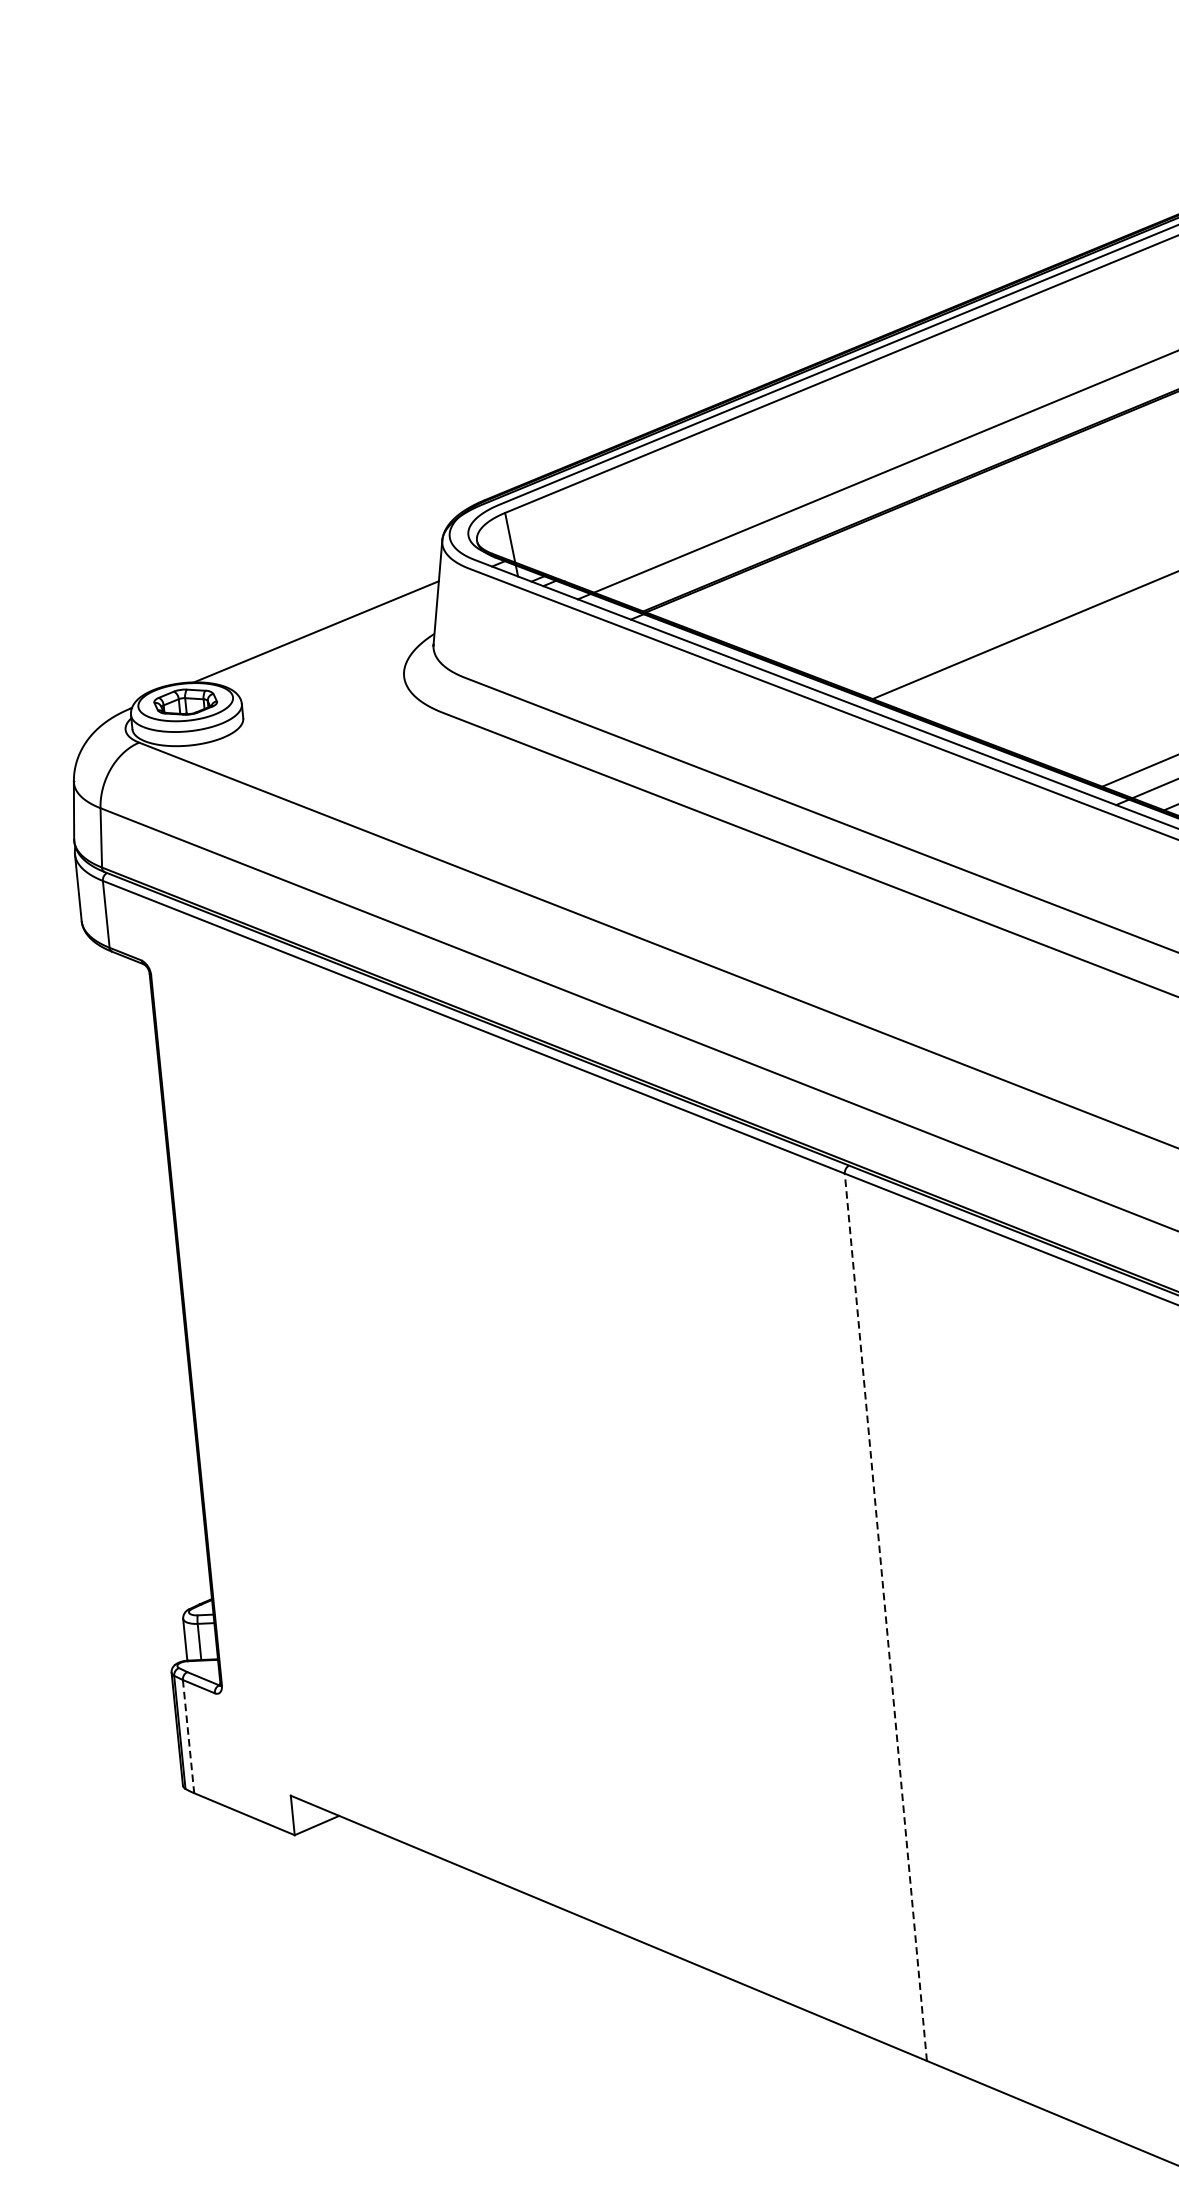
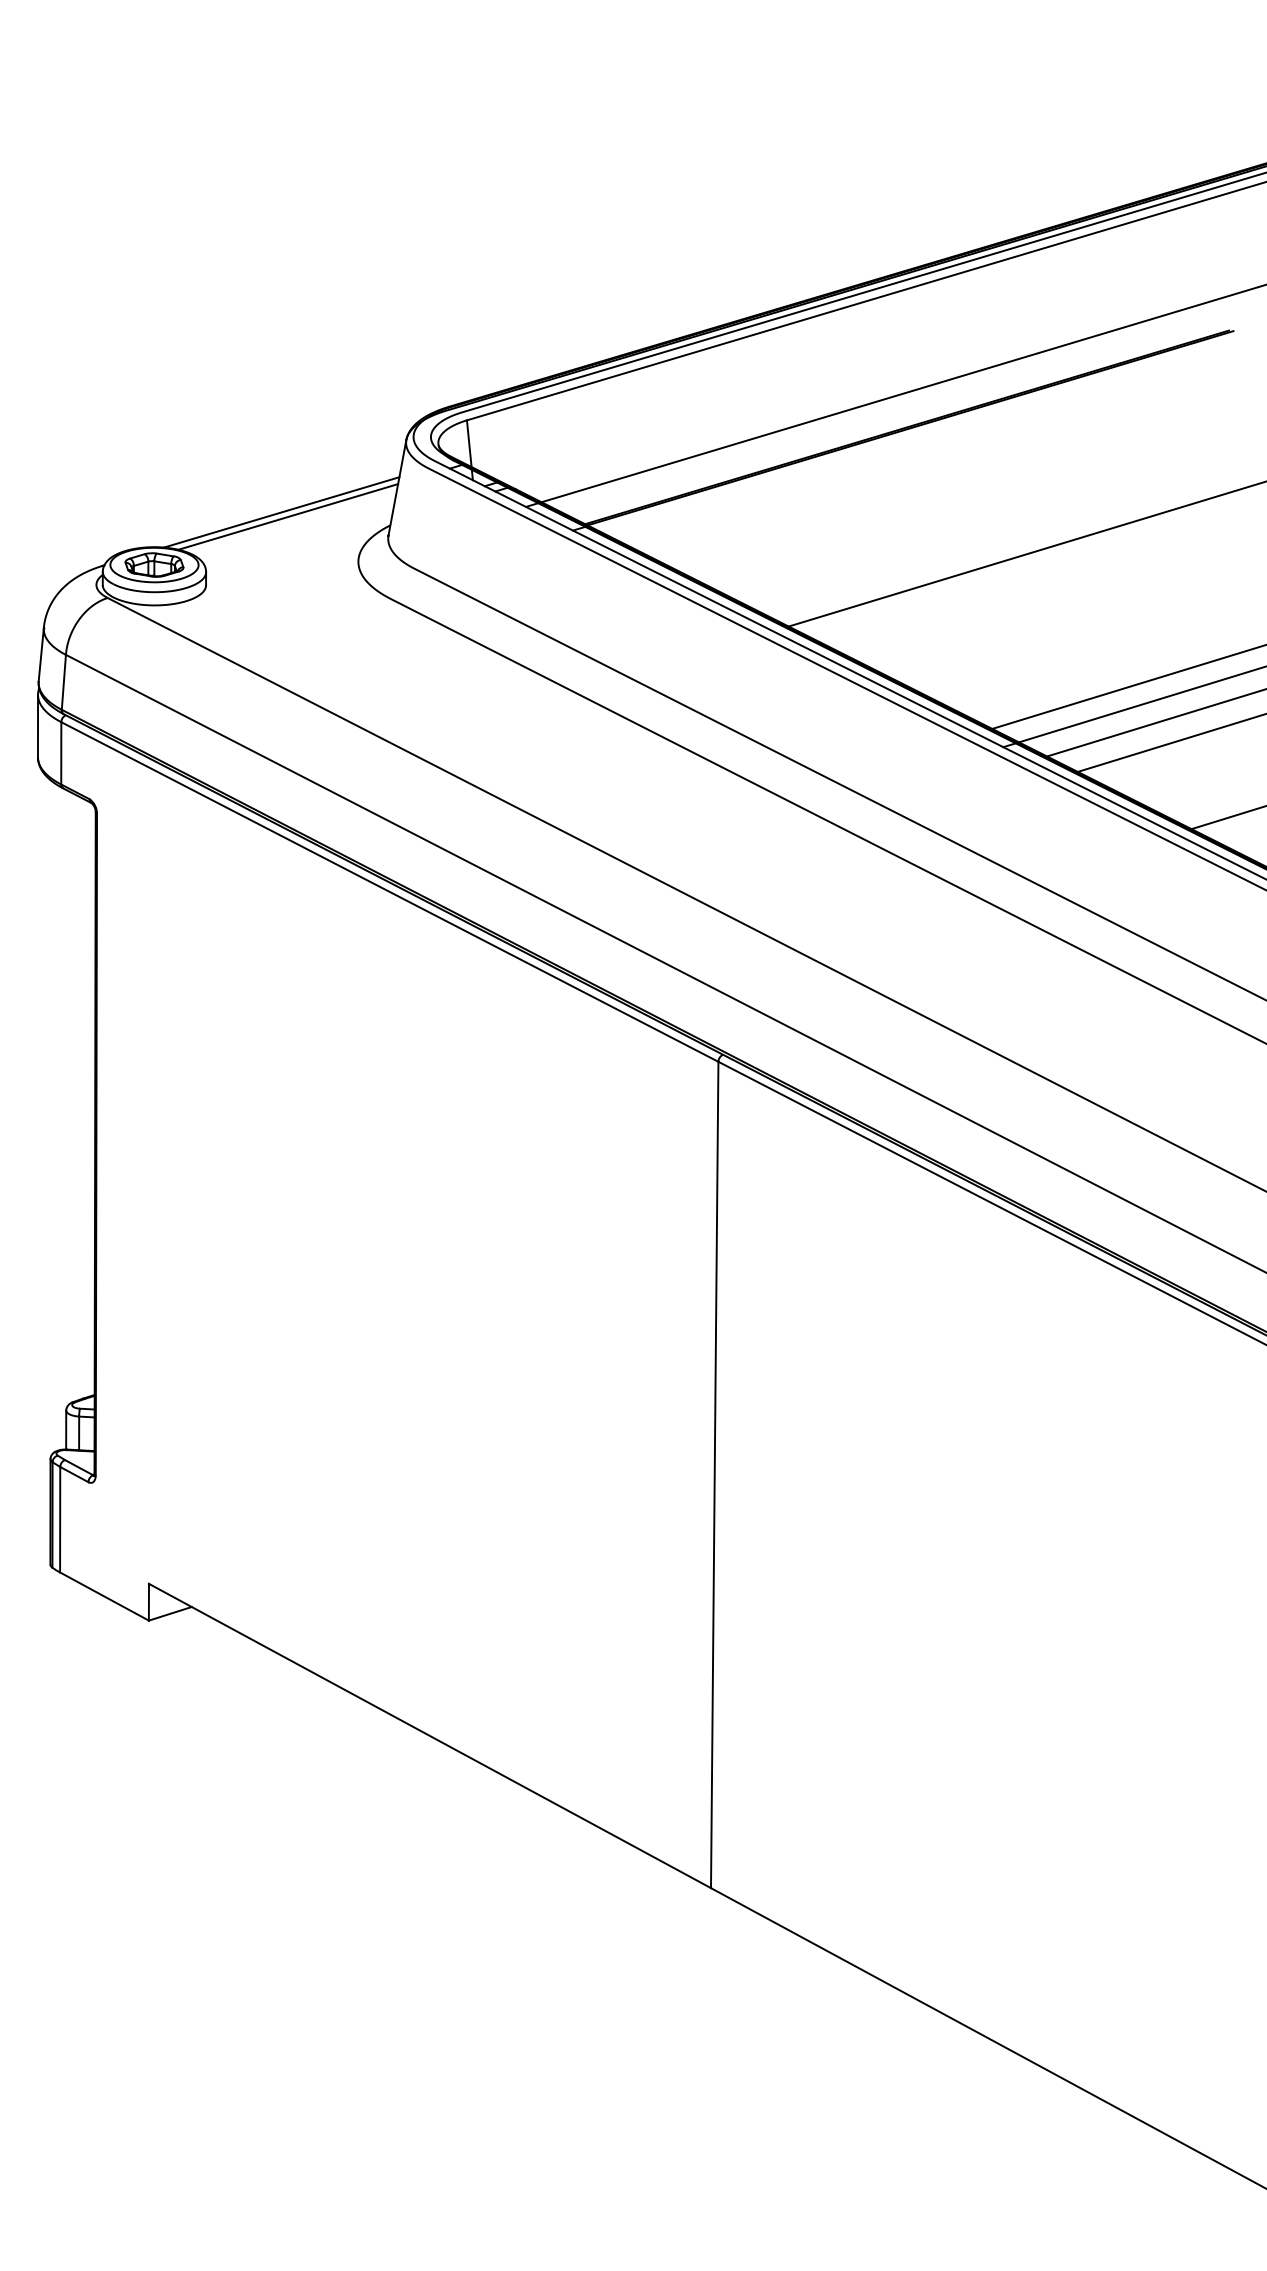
line: (324, 635) -> (288, 516), added
line: (885, 1616) -> (714, 1474), dashed -> solid
line: (188, 1736) -> (60, 1519), dashed -> solid

